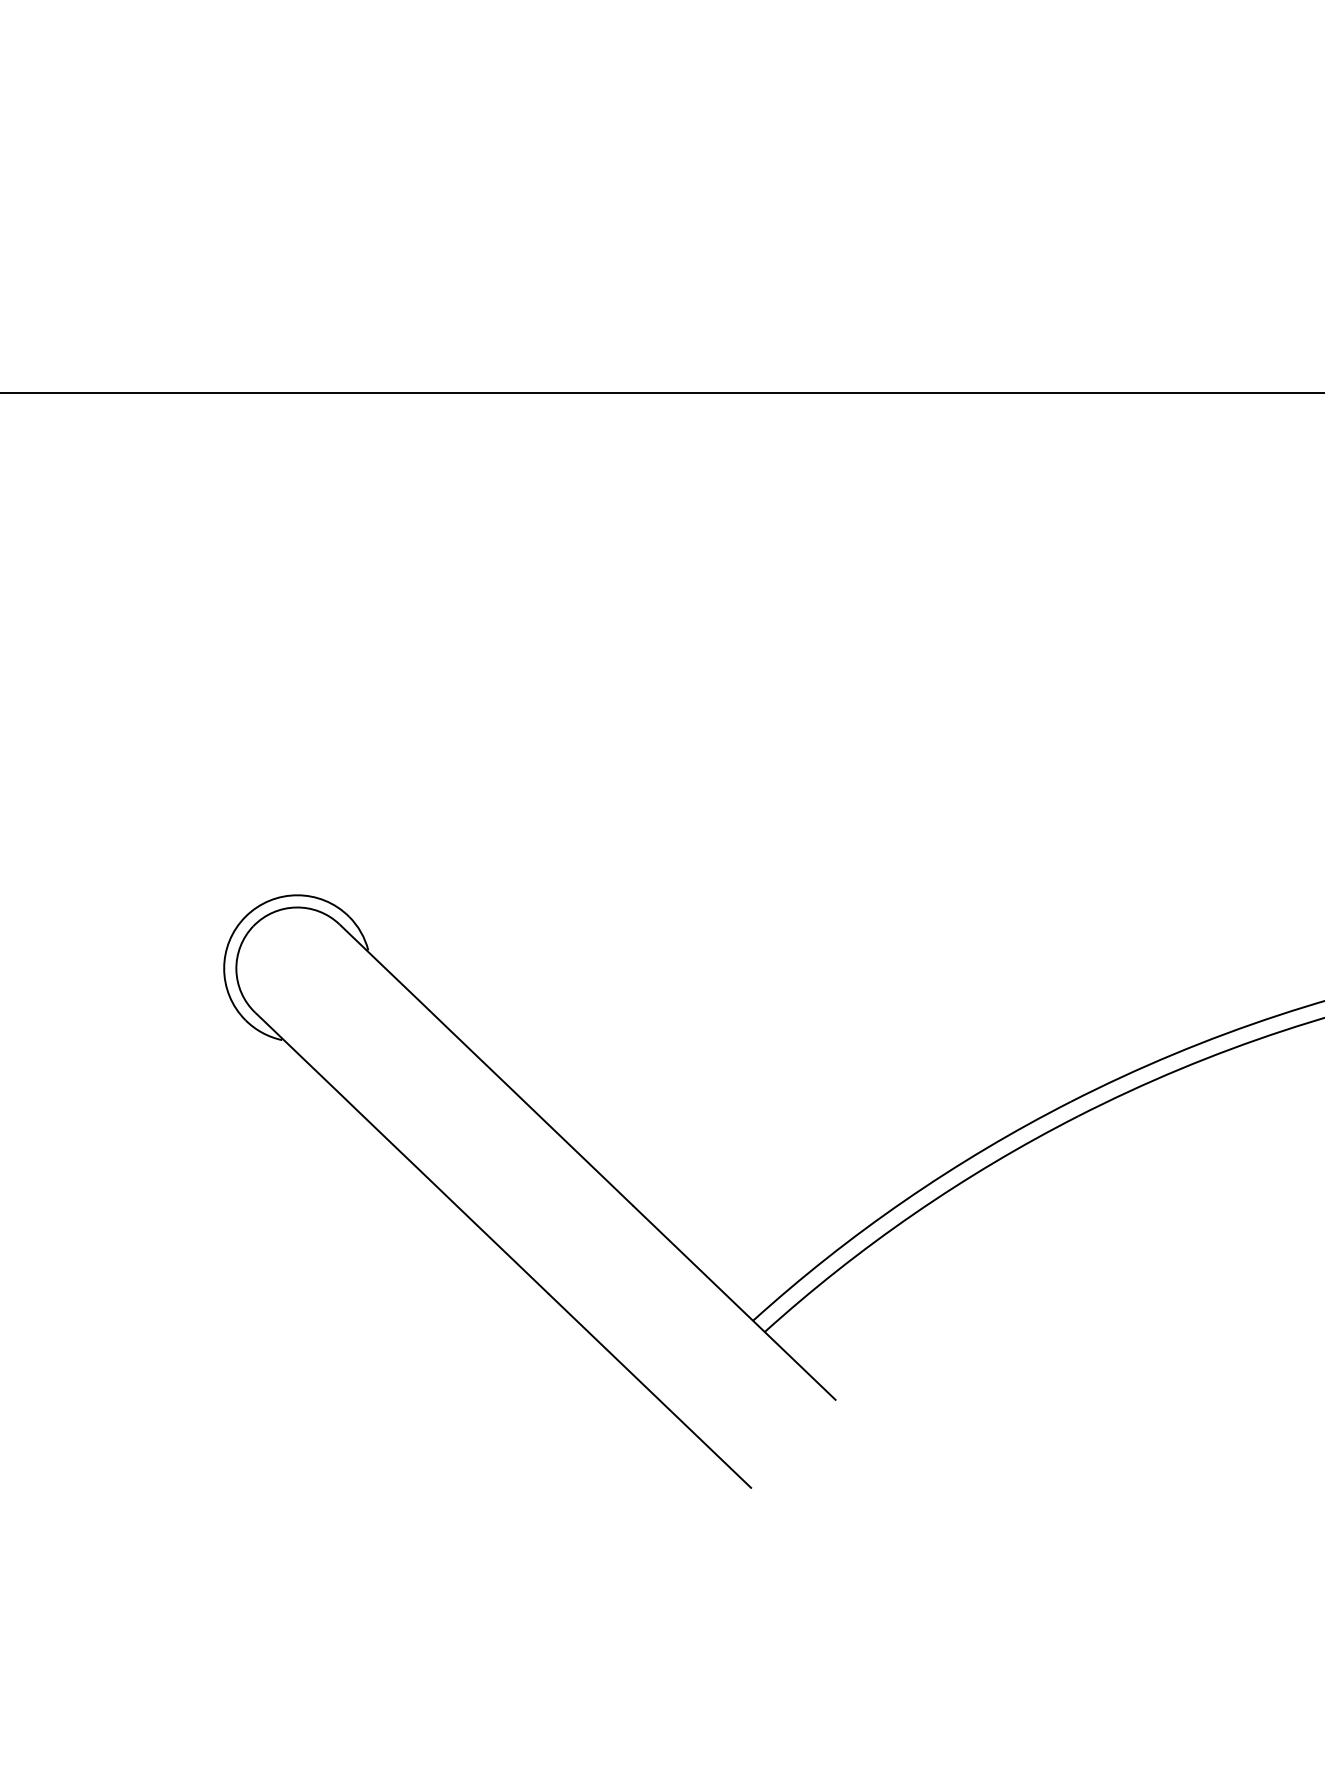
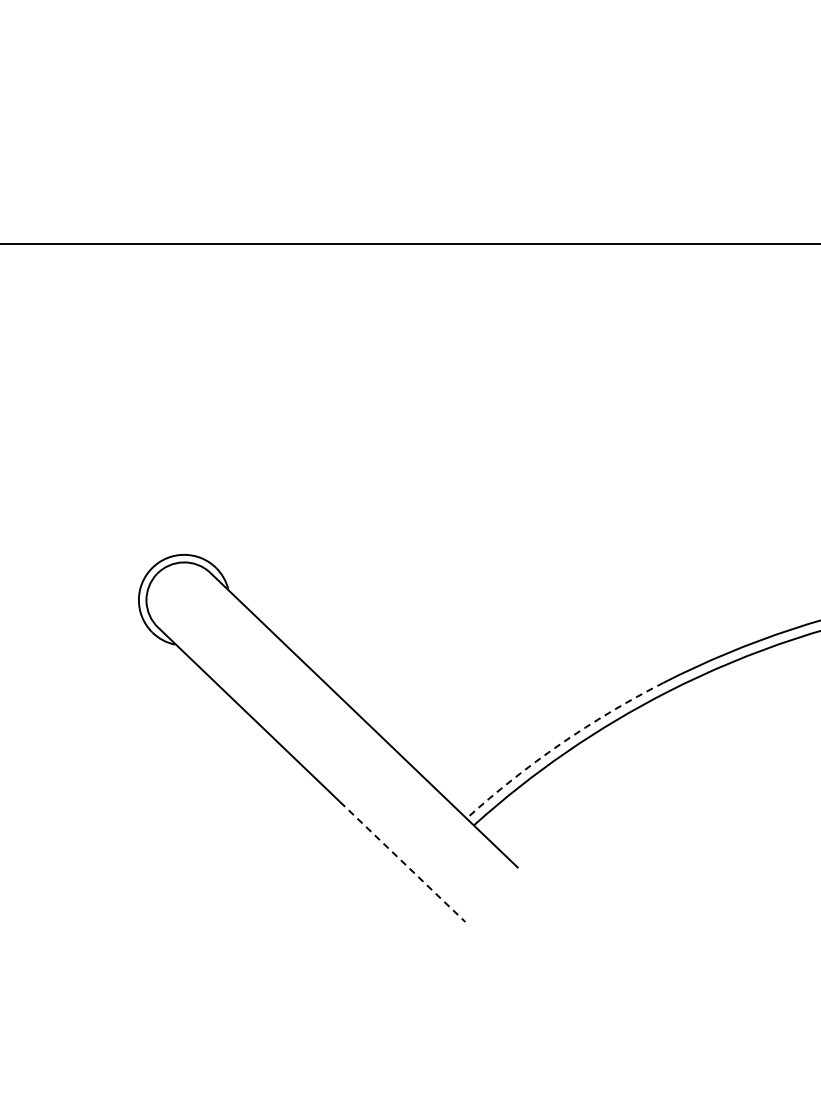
arc: (904, 1201) -> (560, 744), solid -> dashed
line: (649, 1391) -> (402, 862), solid -> dashed

